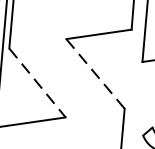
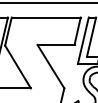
line: (94, 73) -> (50, 66), dashed -> solid
line: (38, 83) -> (18, 67), dashed -> solid

